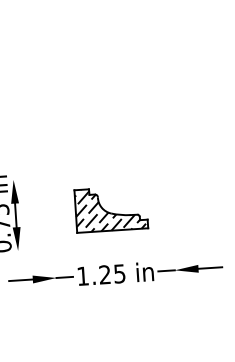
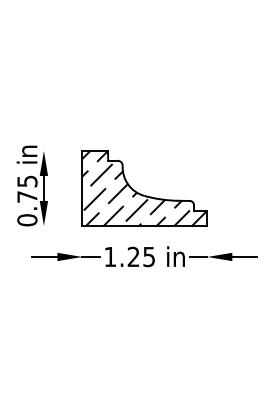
part: (111, 209) -> (144, 188), size x1.67

